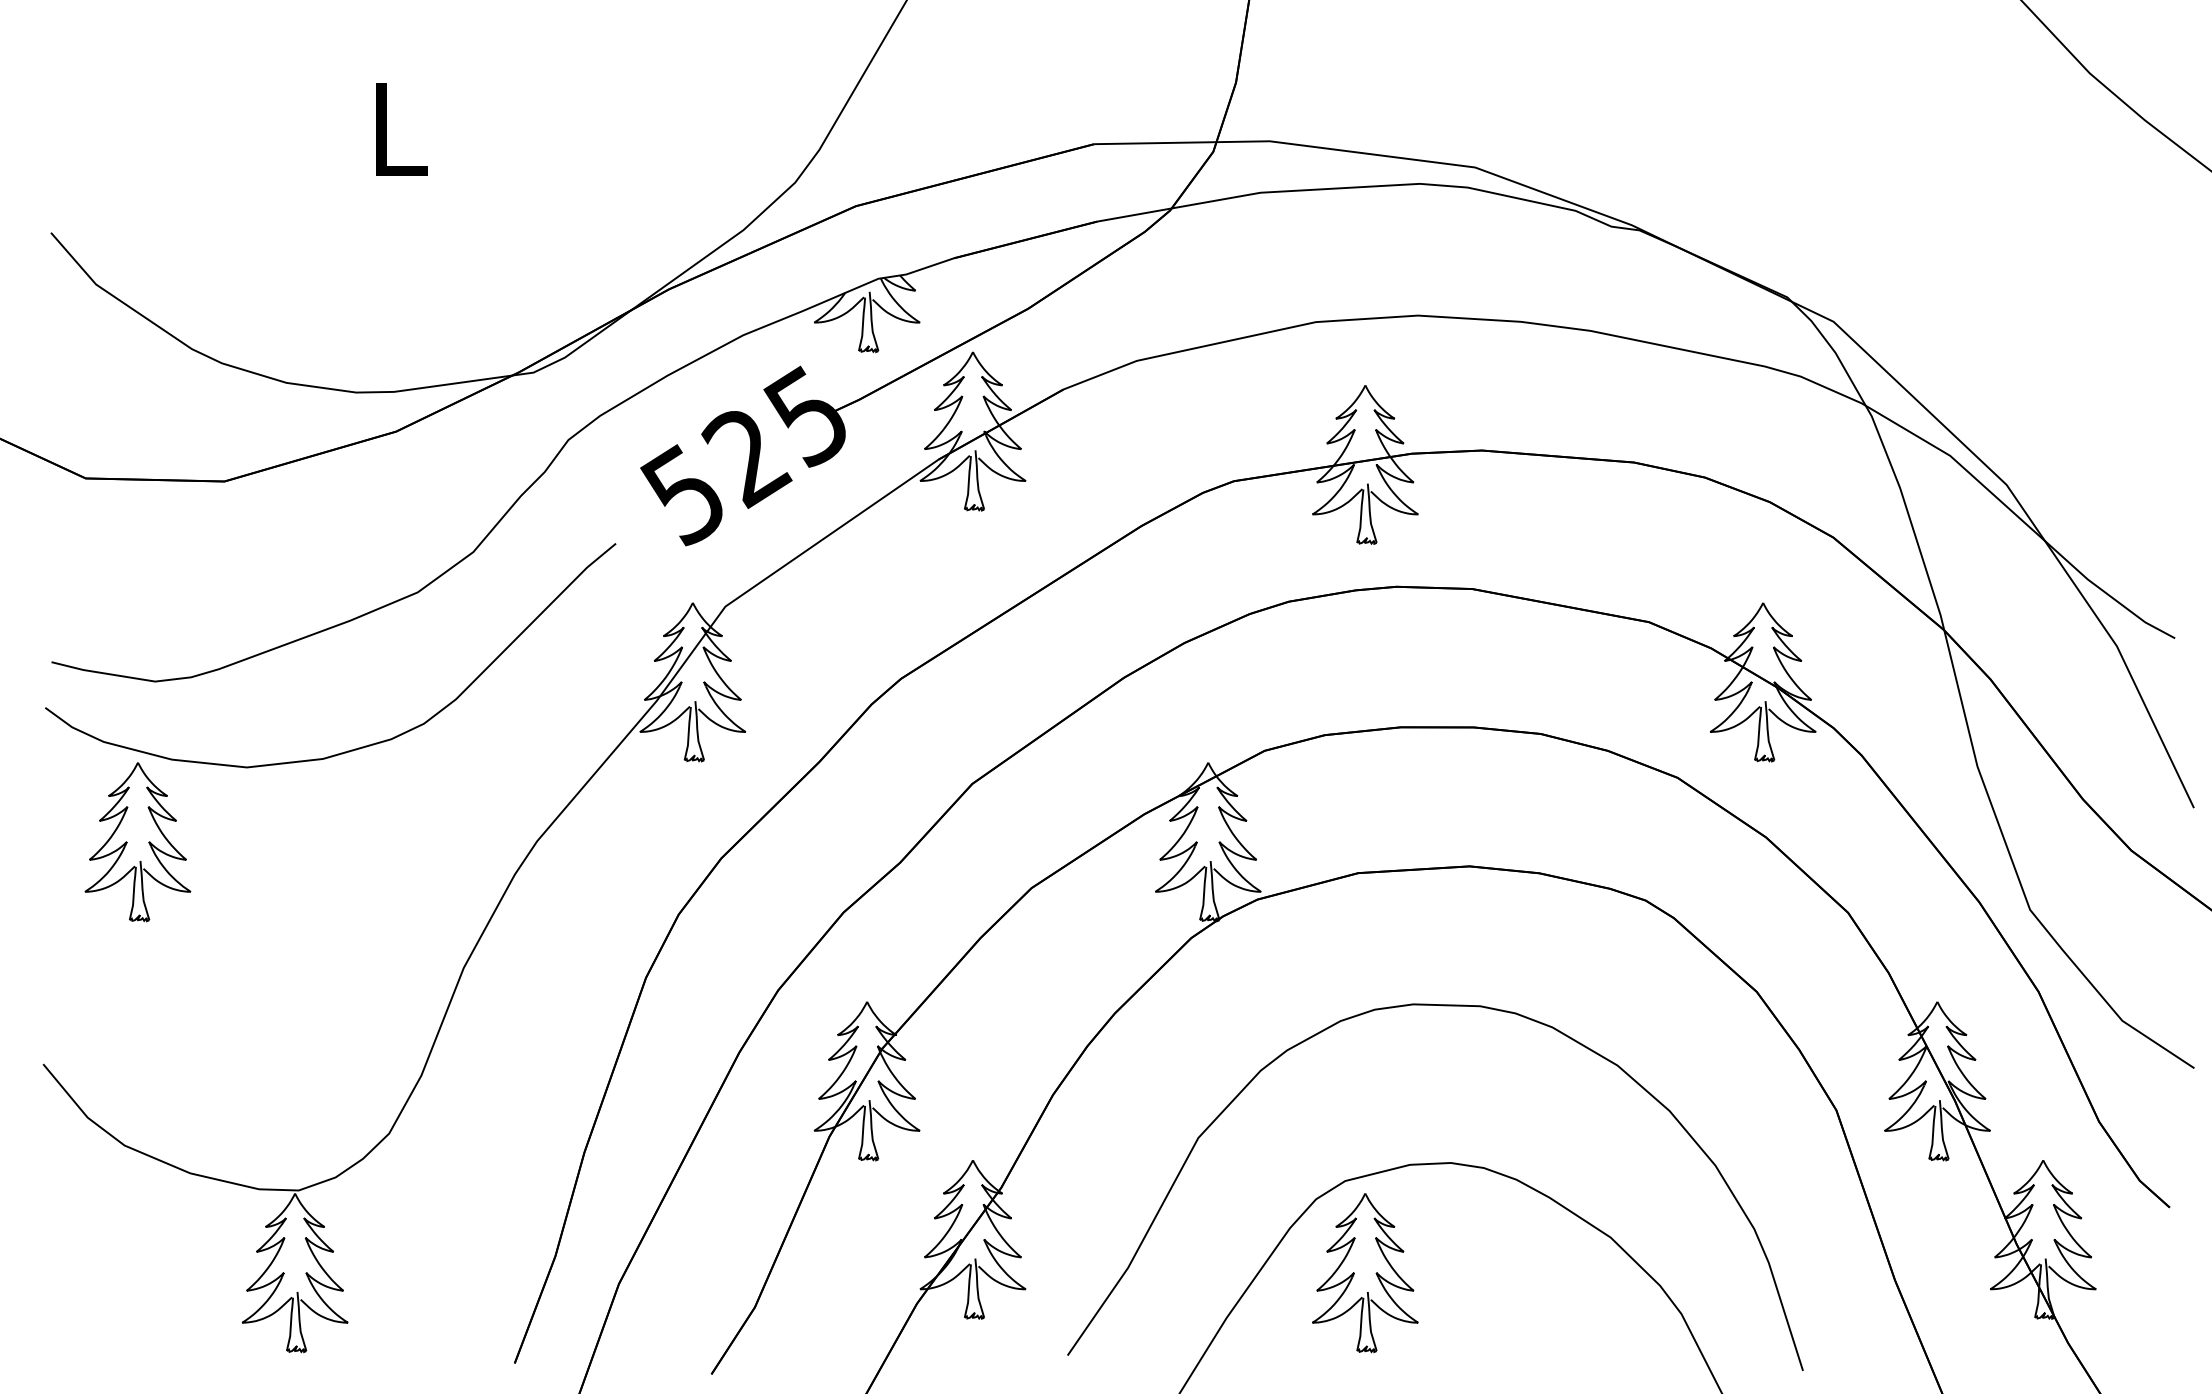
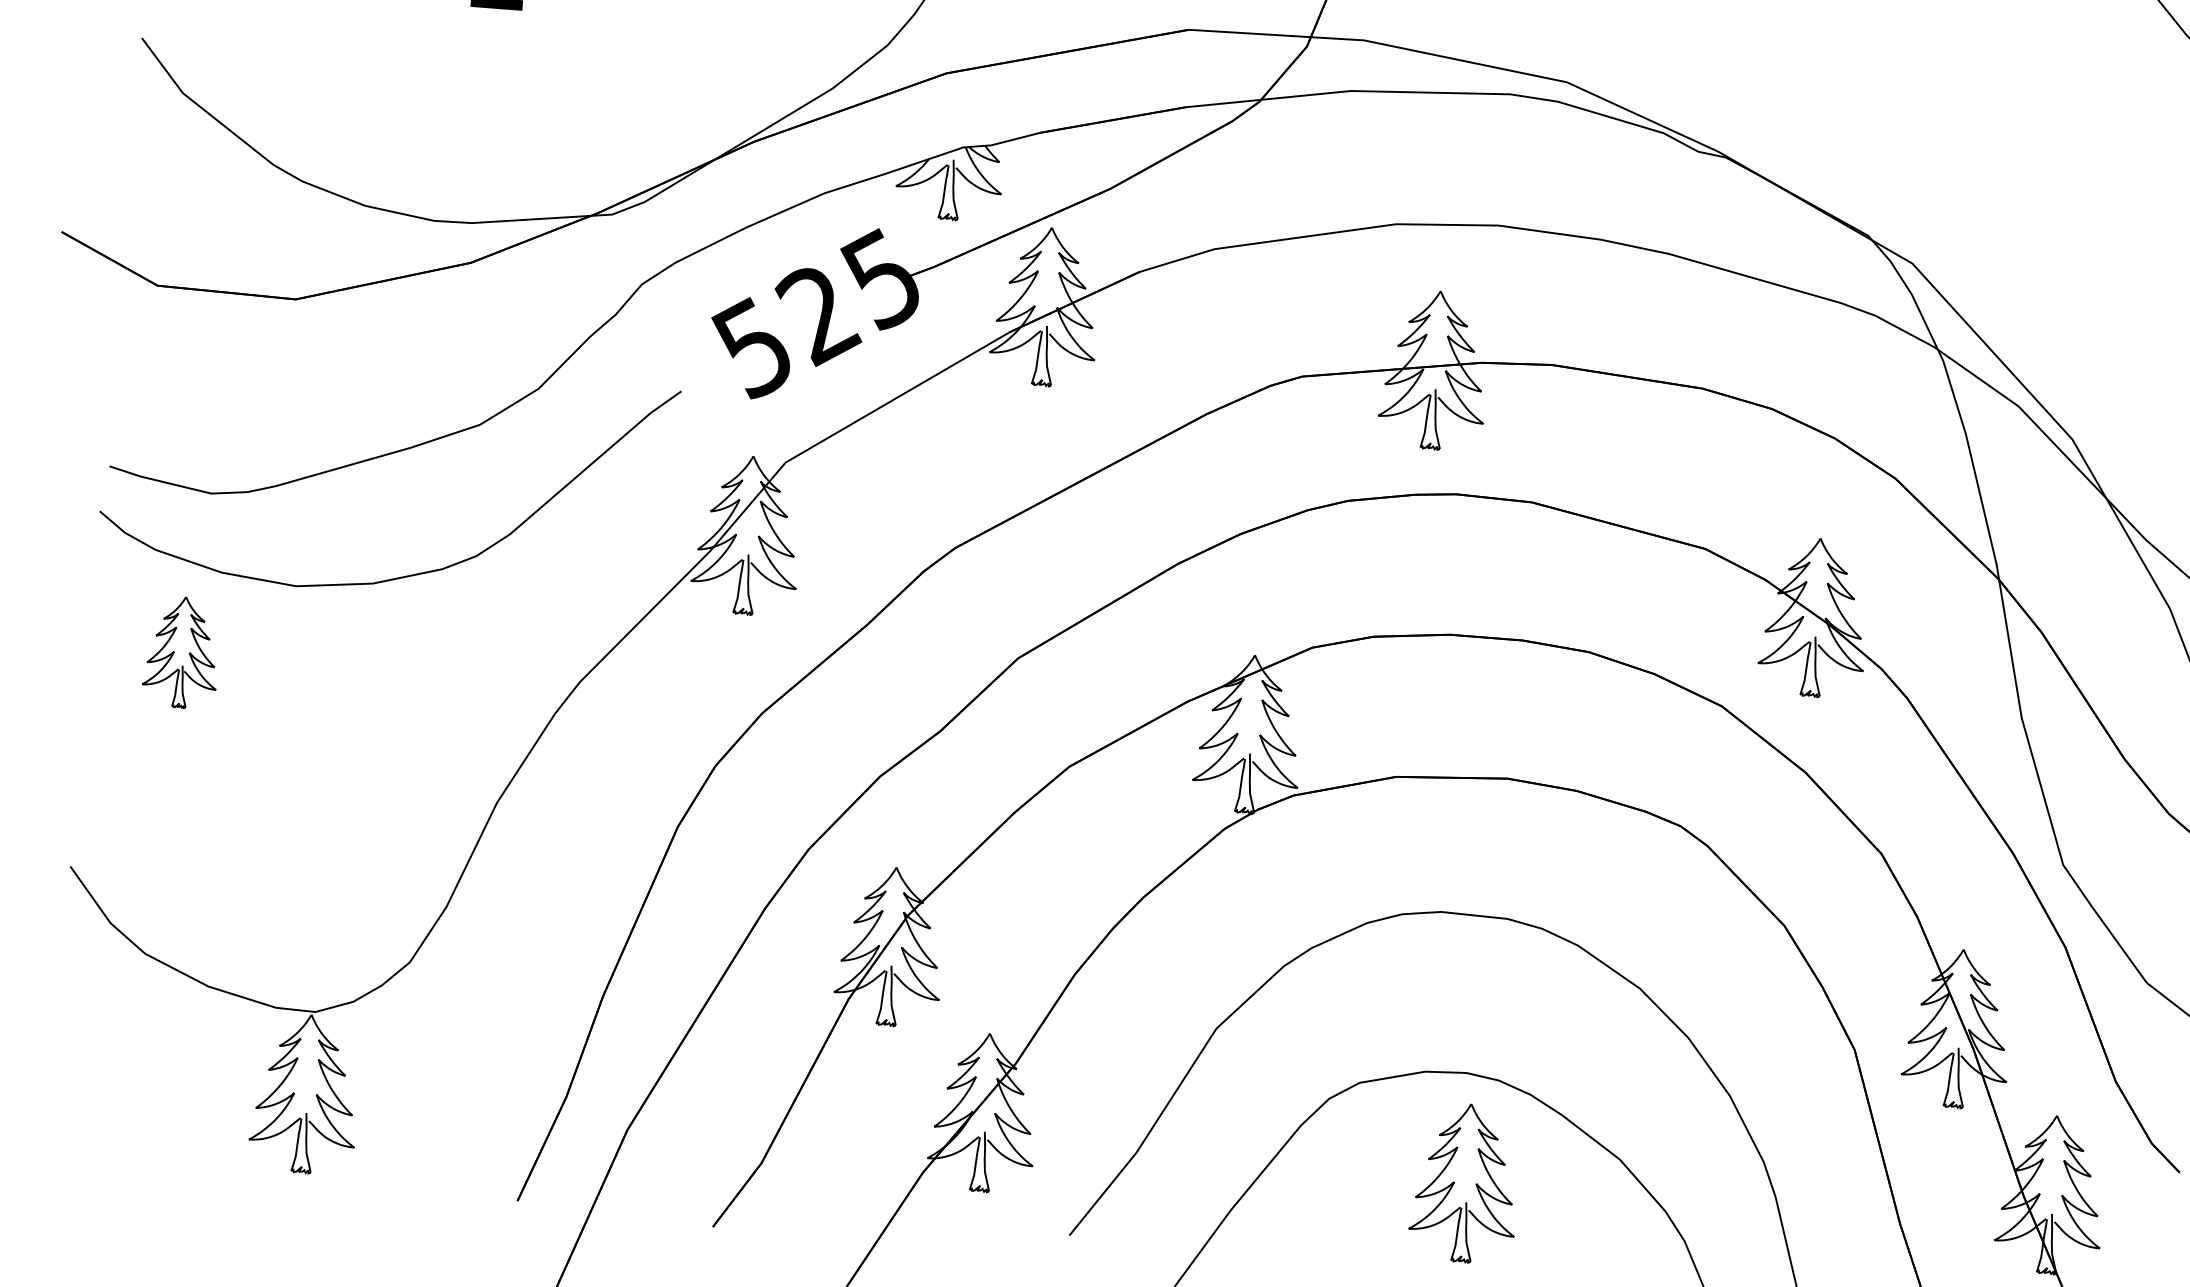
part: (137, 842) -> (181, 652), size x0.7
part: (1365, 1273) -> (1465, 1183), moved

